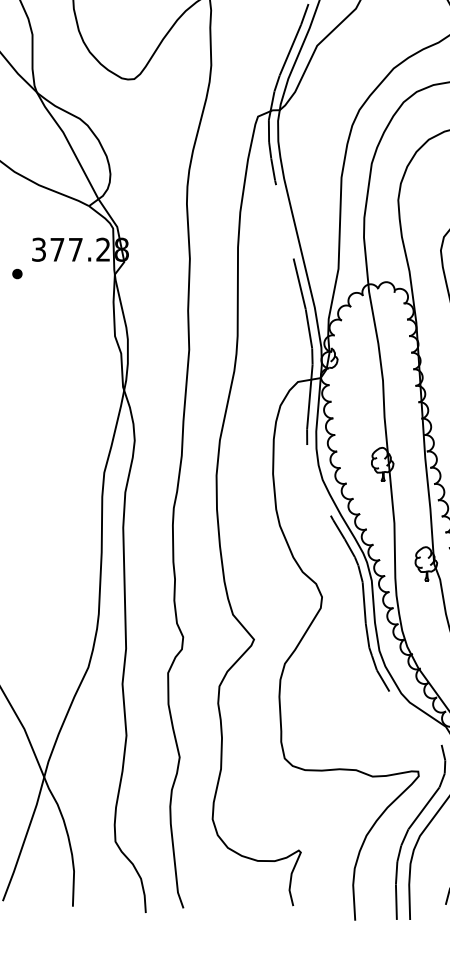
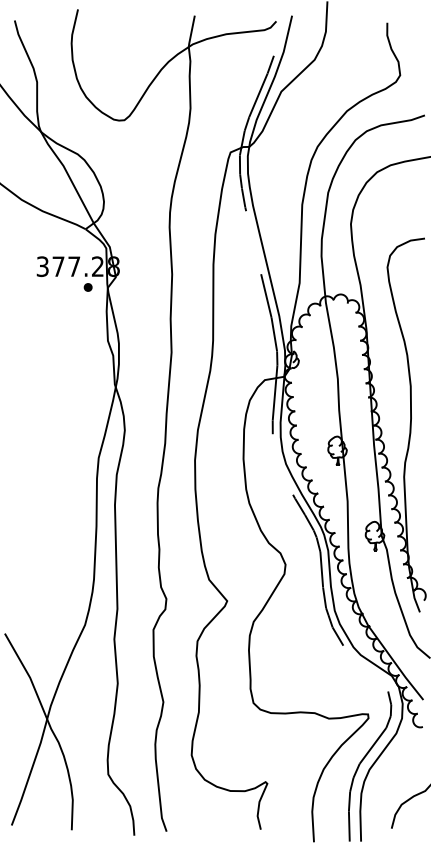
part: (16, 274) -> (87, 287), moved

